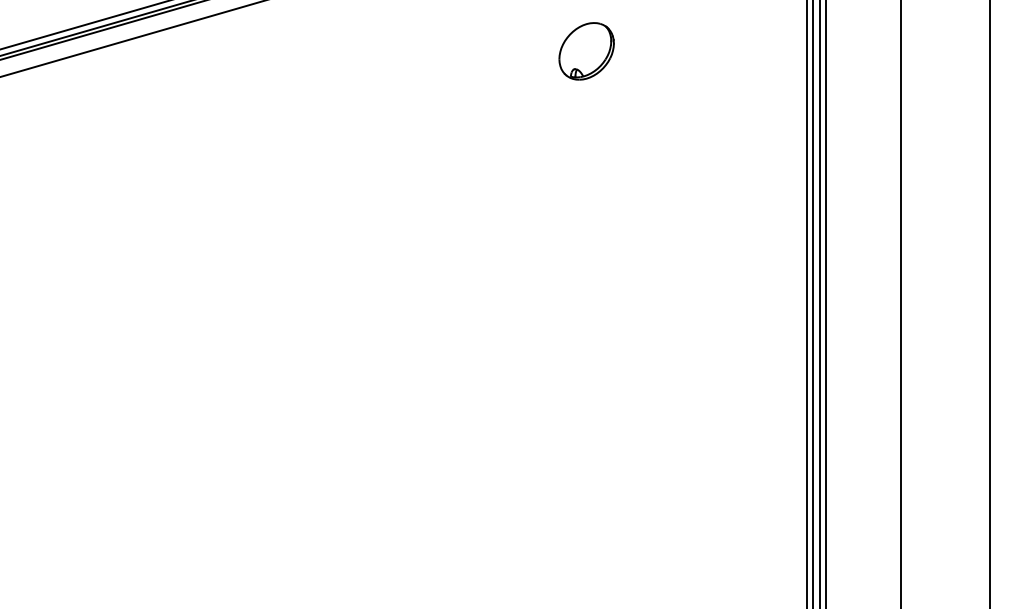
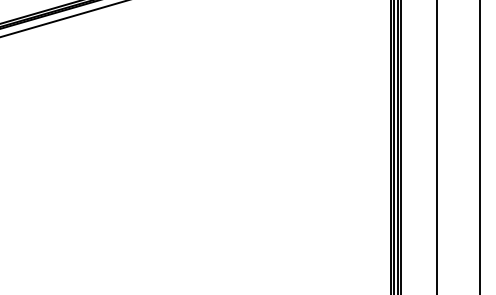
part: (586, 50) -> (284, 24), removed

